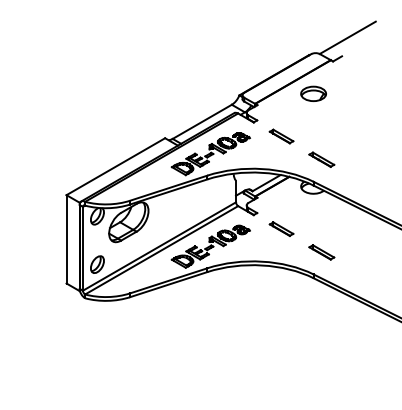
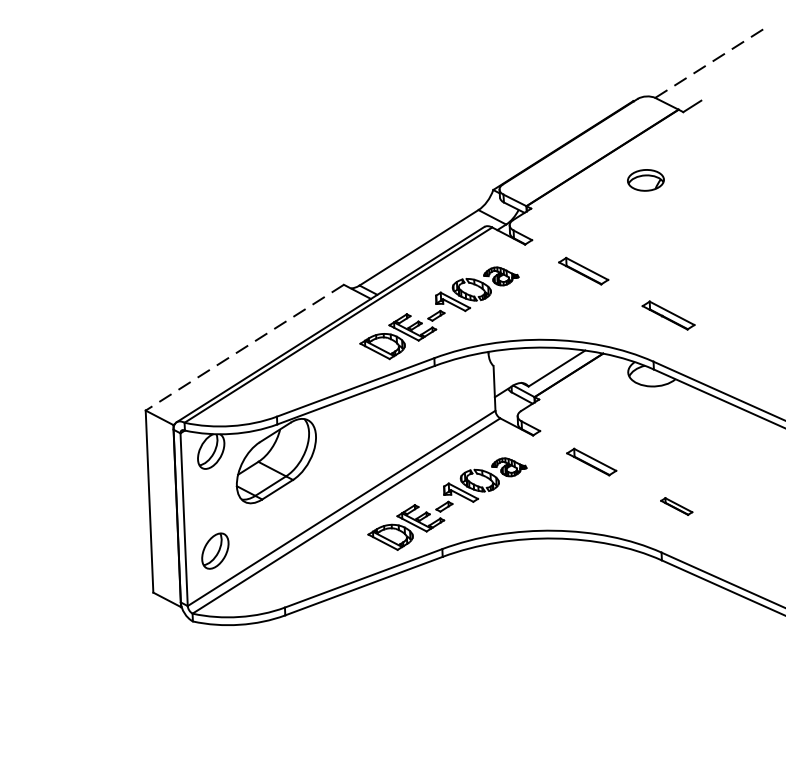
line: (348, 37) -> (713, 61), solid -> dashed
part: (313, 93) -> (645, 179), size x0.7
line: (115, 166) -> (244, 347), solid -> dashed
part: (321, 252) -> (675, 506), size x0.6

